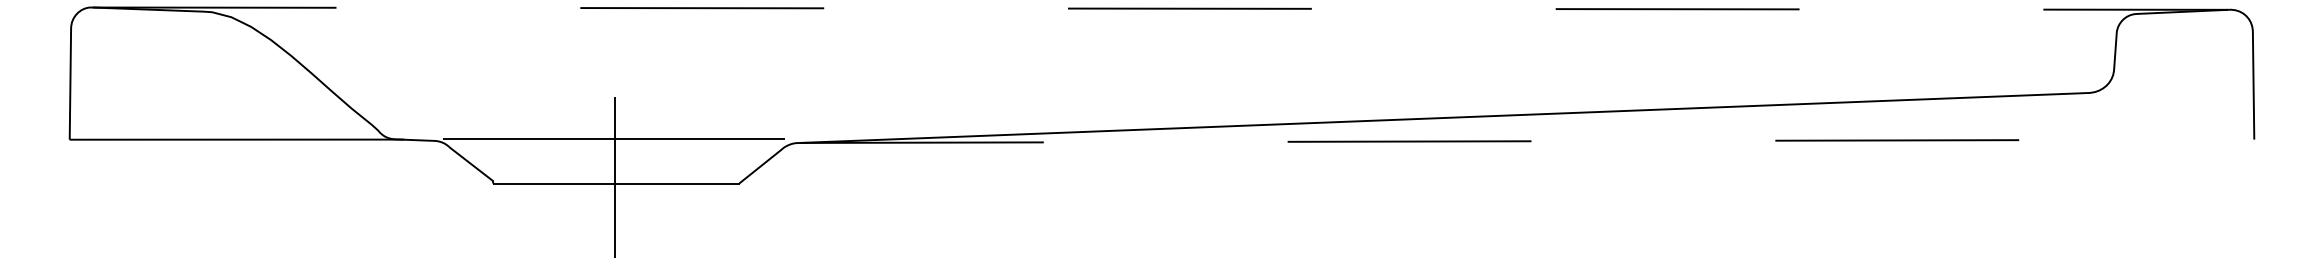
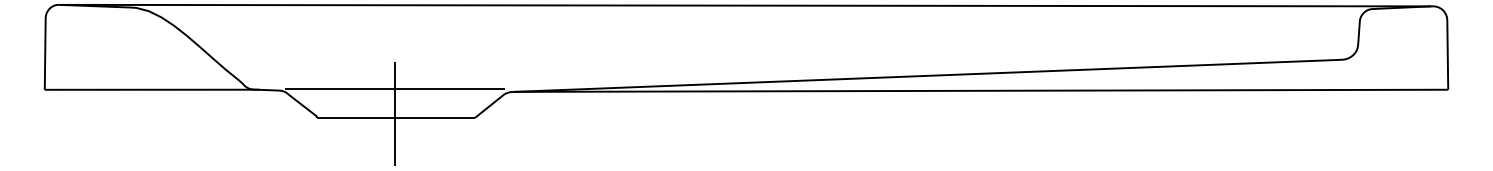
line: (1162, 8) -> (746, 5), dashed -> solid
line: (1527, 140) -> (981, 90), dashed -> solid

